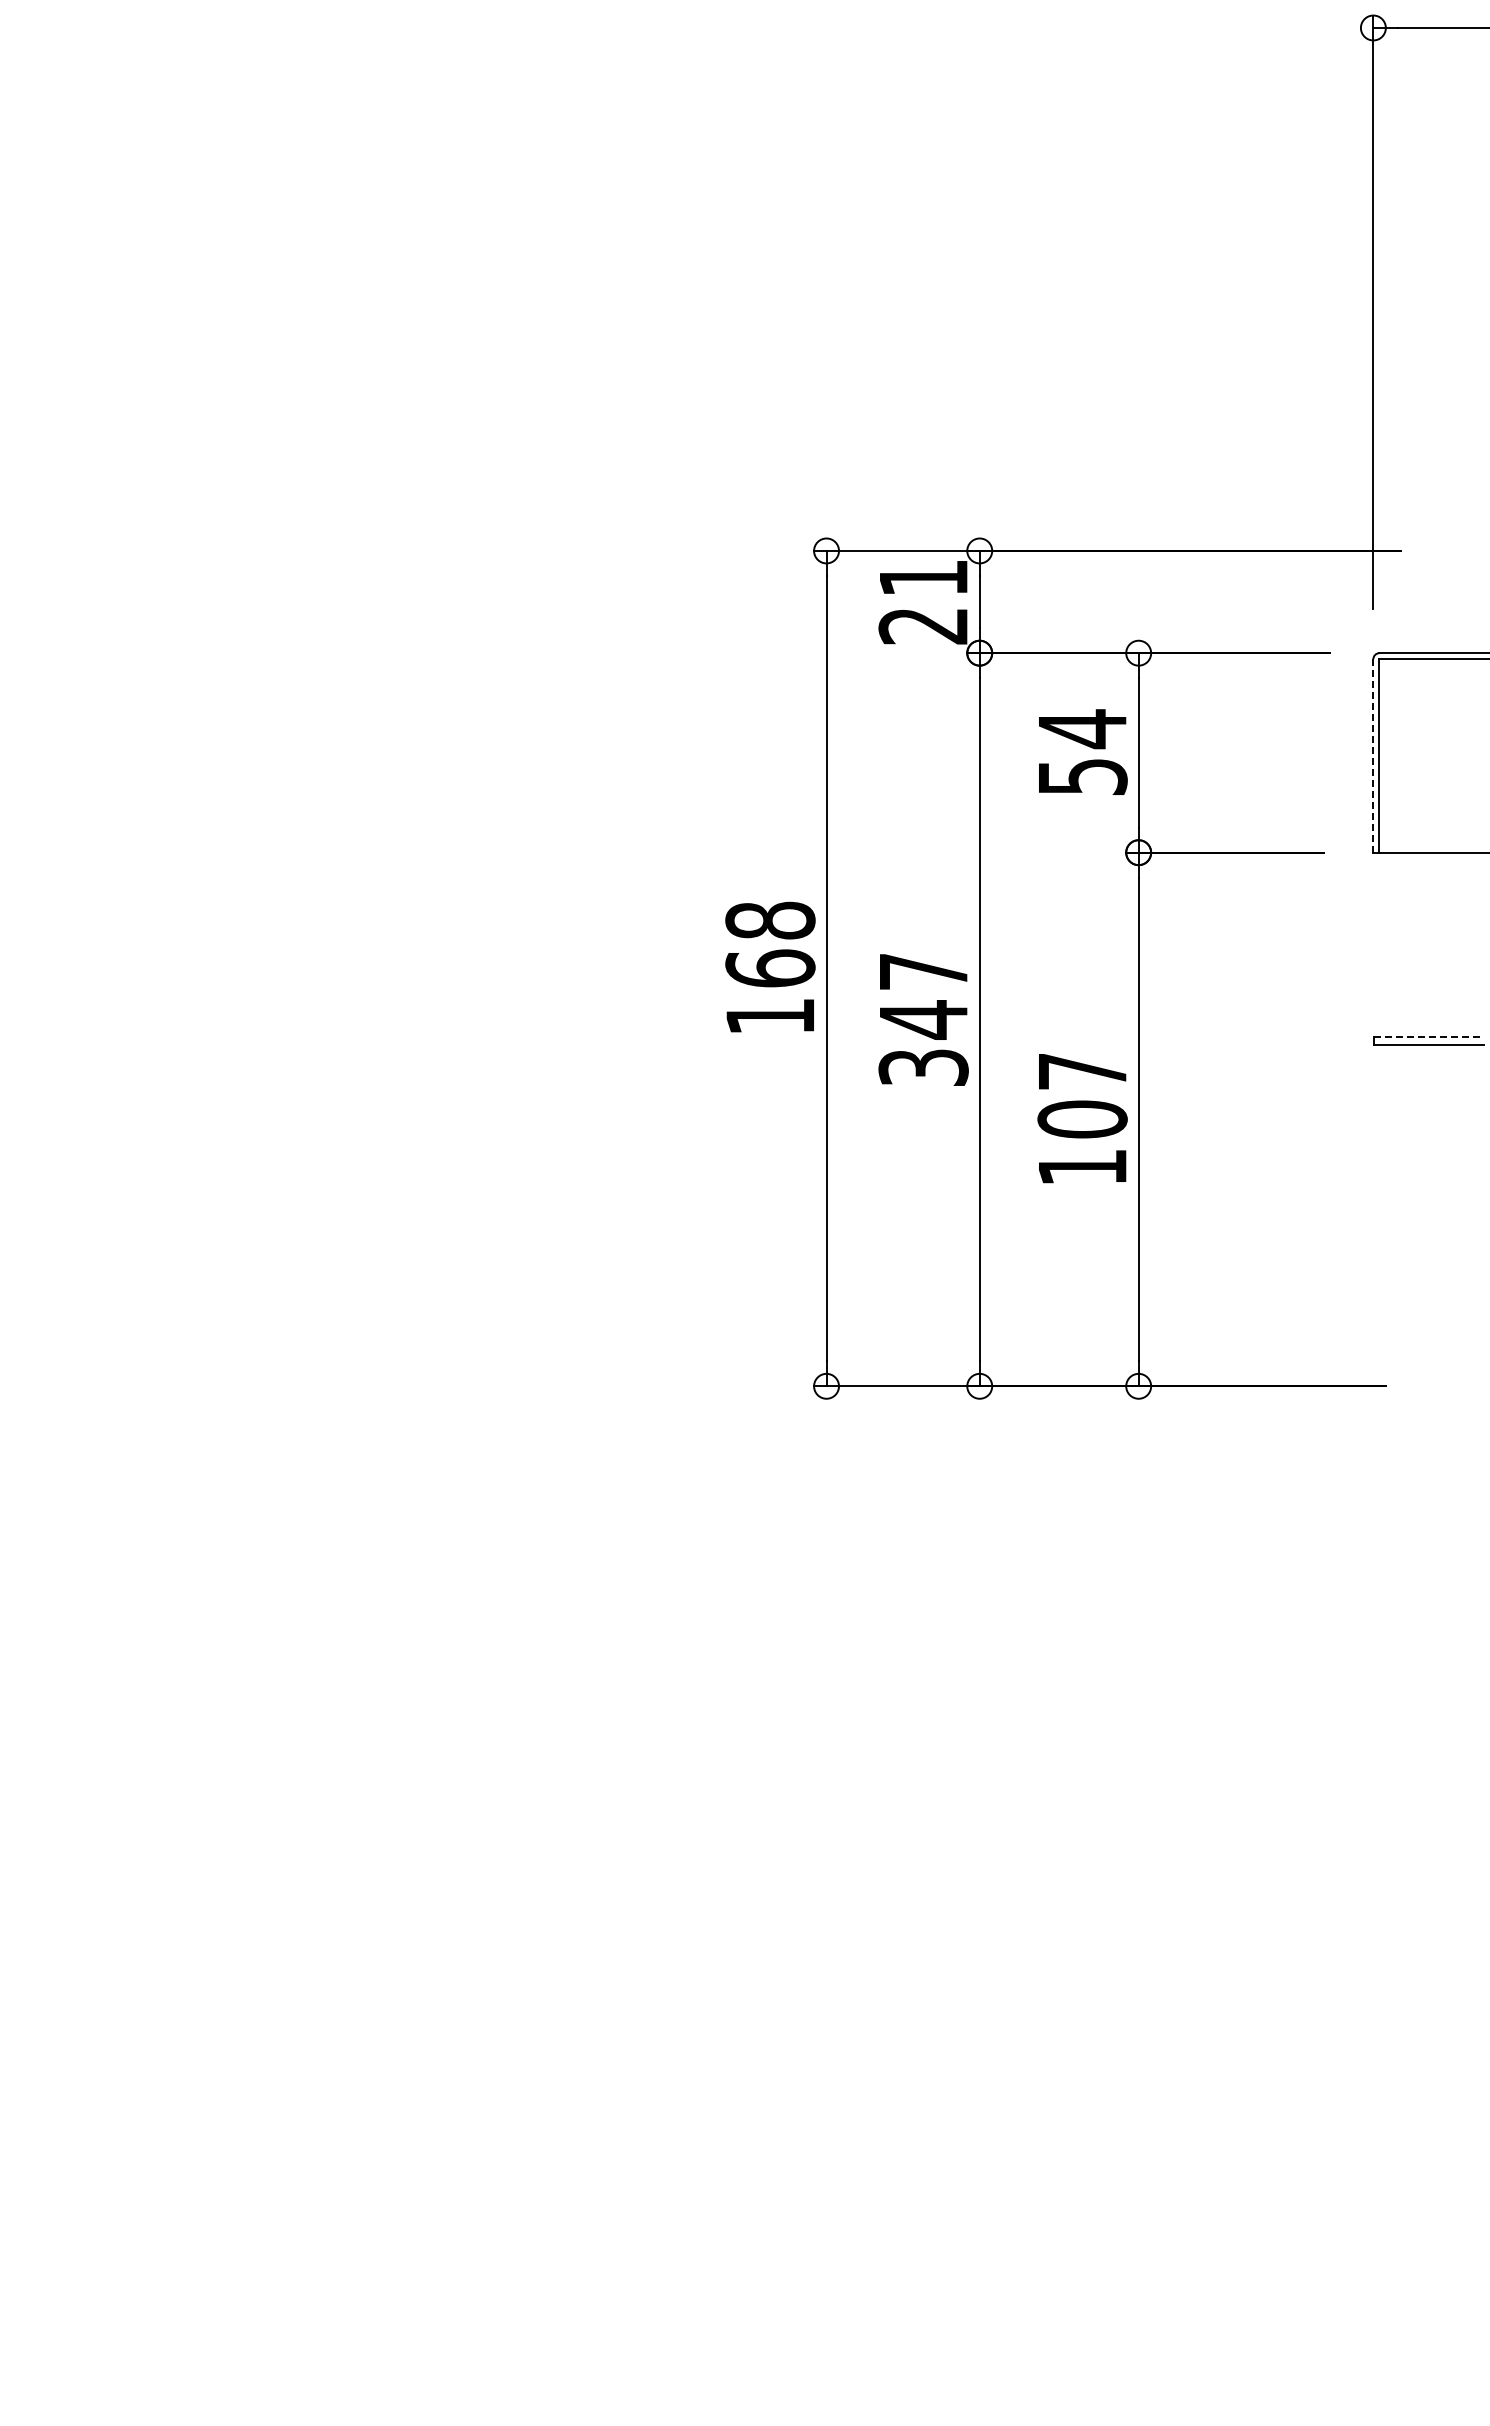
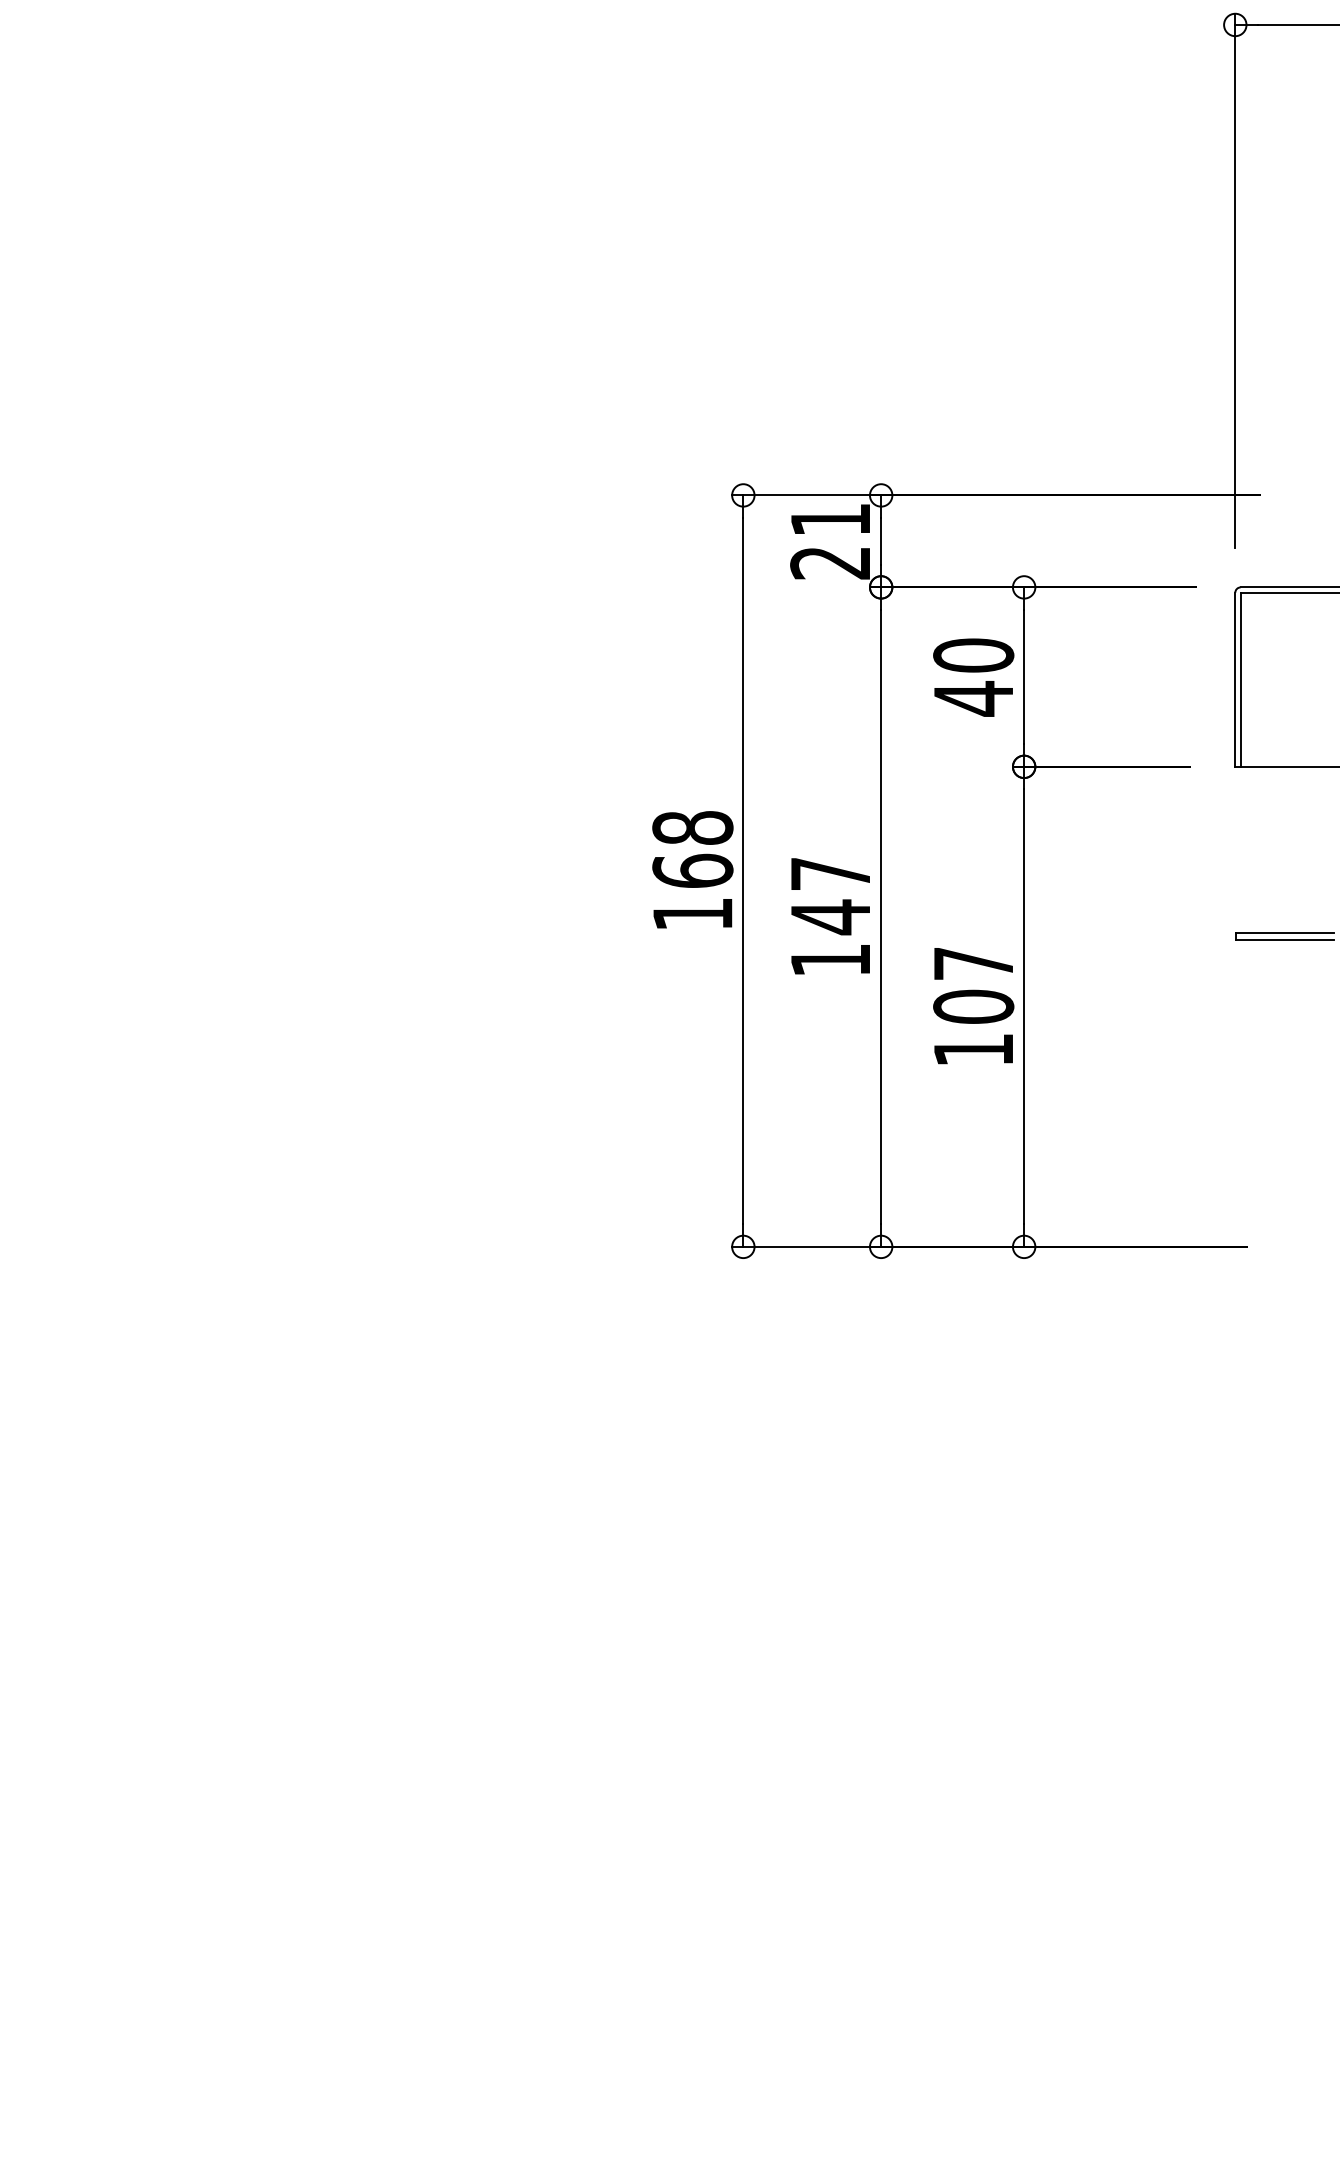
text: (1082, 753) -> (973, 677), 54 -> 40
line: (1373, 755) -> (1235, 679), dashed -> solid
line: (1428, 1037) -> (1284, 933), dashed -> solid
text: (923, 1067) -> (830, 960), 347 -> 147

